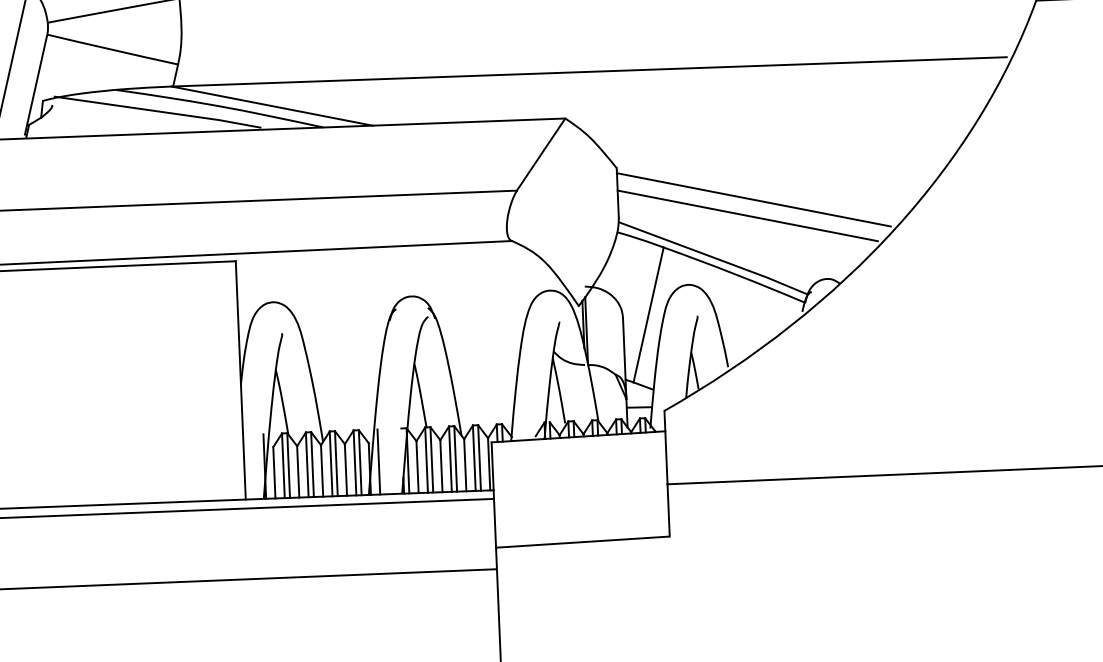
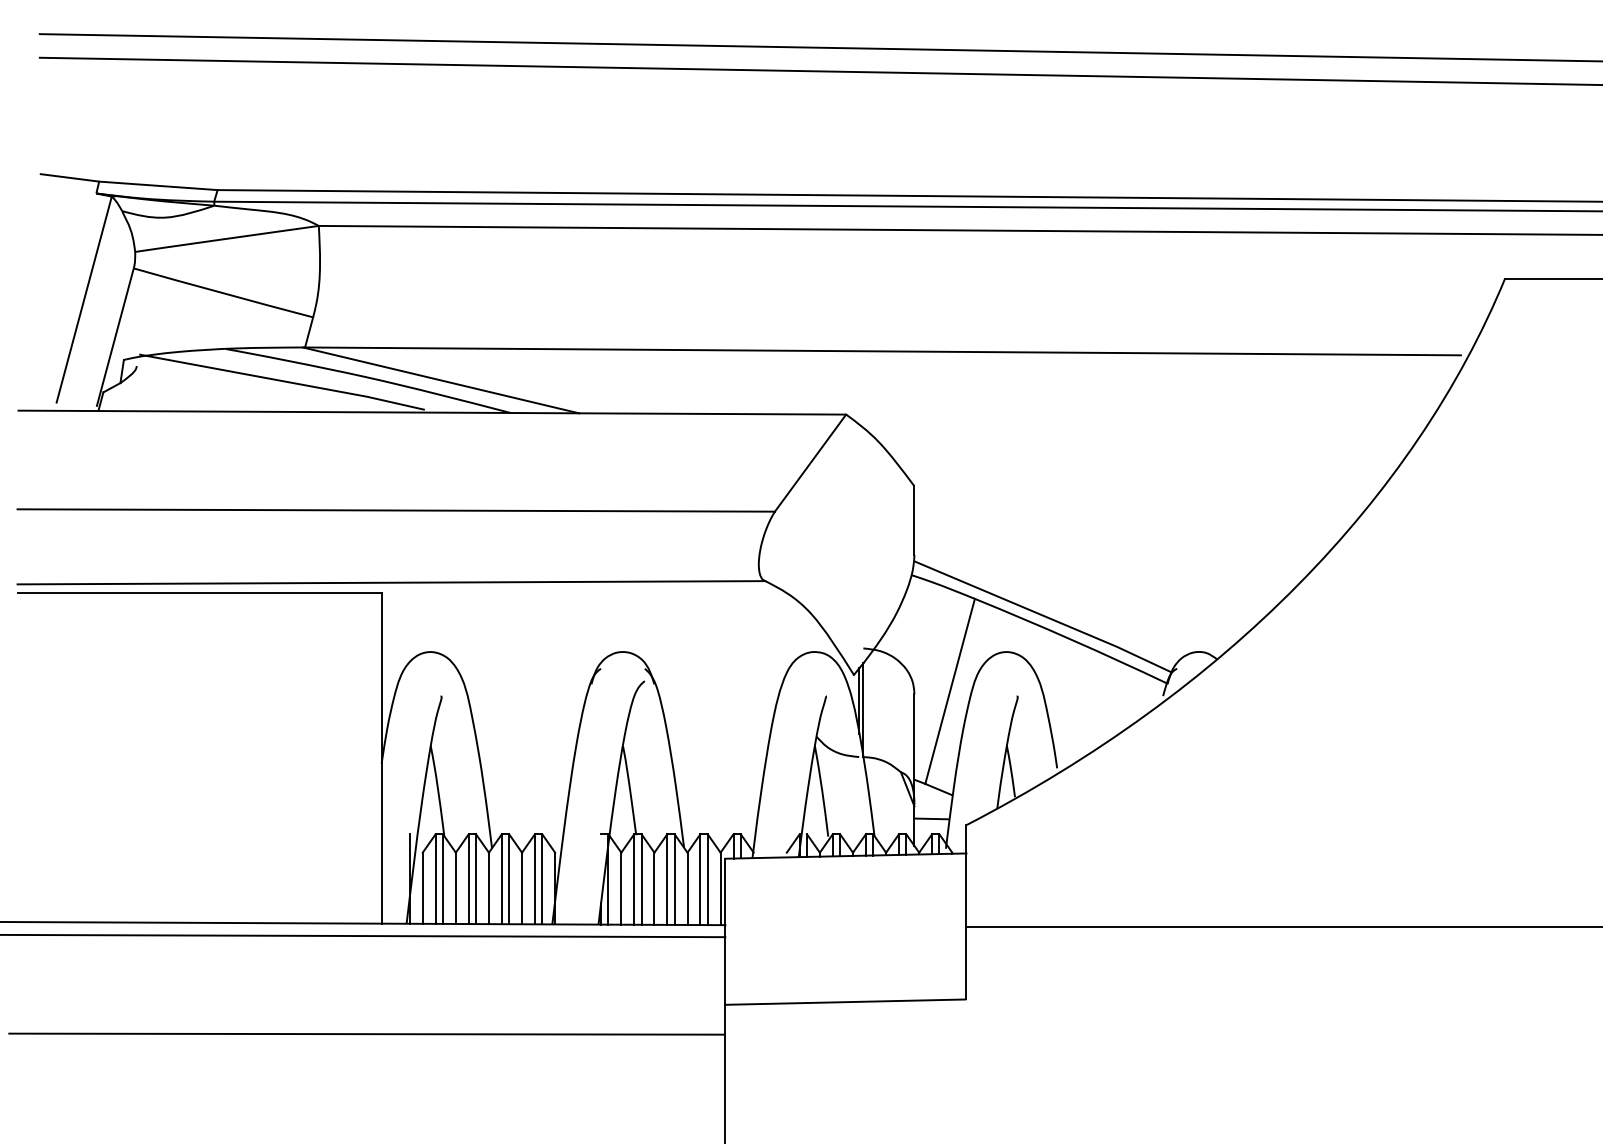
line: (753, 199) -> (1102, 537), removed
line: (747, 215) -> (1092, 559), removed
line: (379, 462) -> (568, 879), removed

